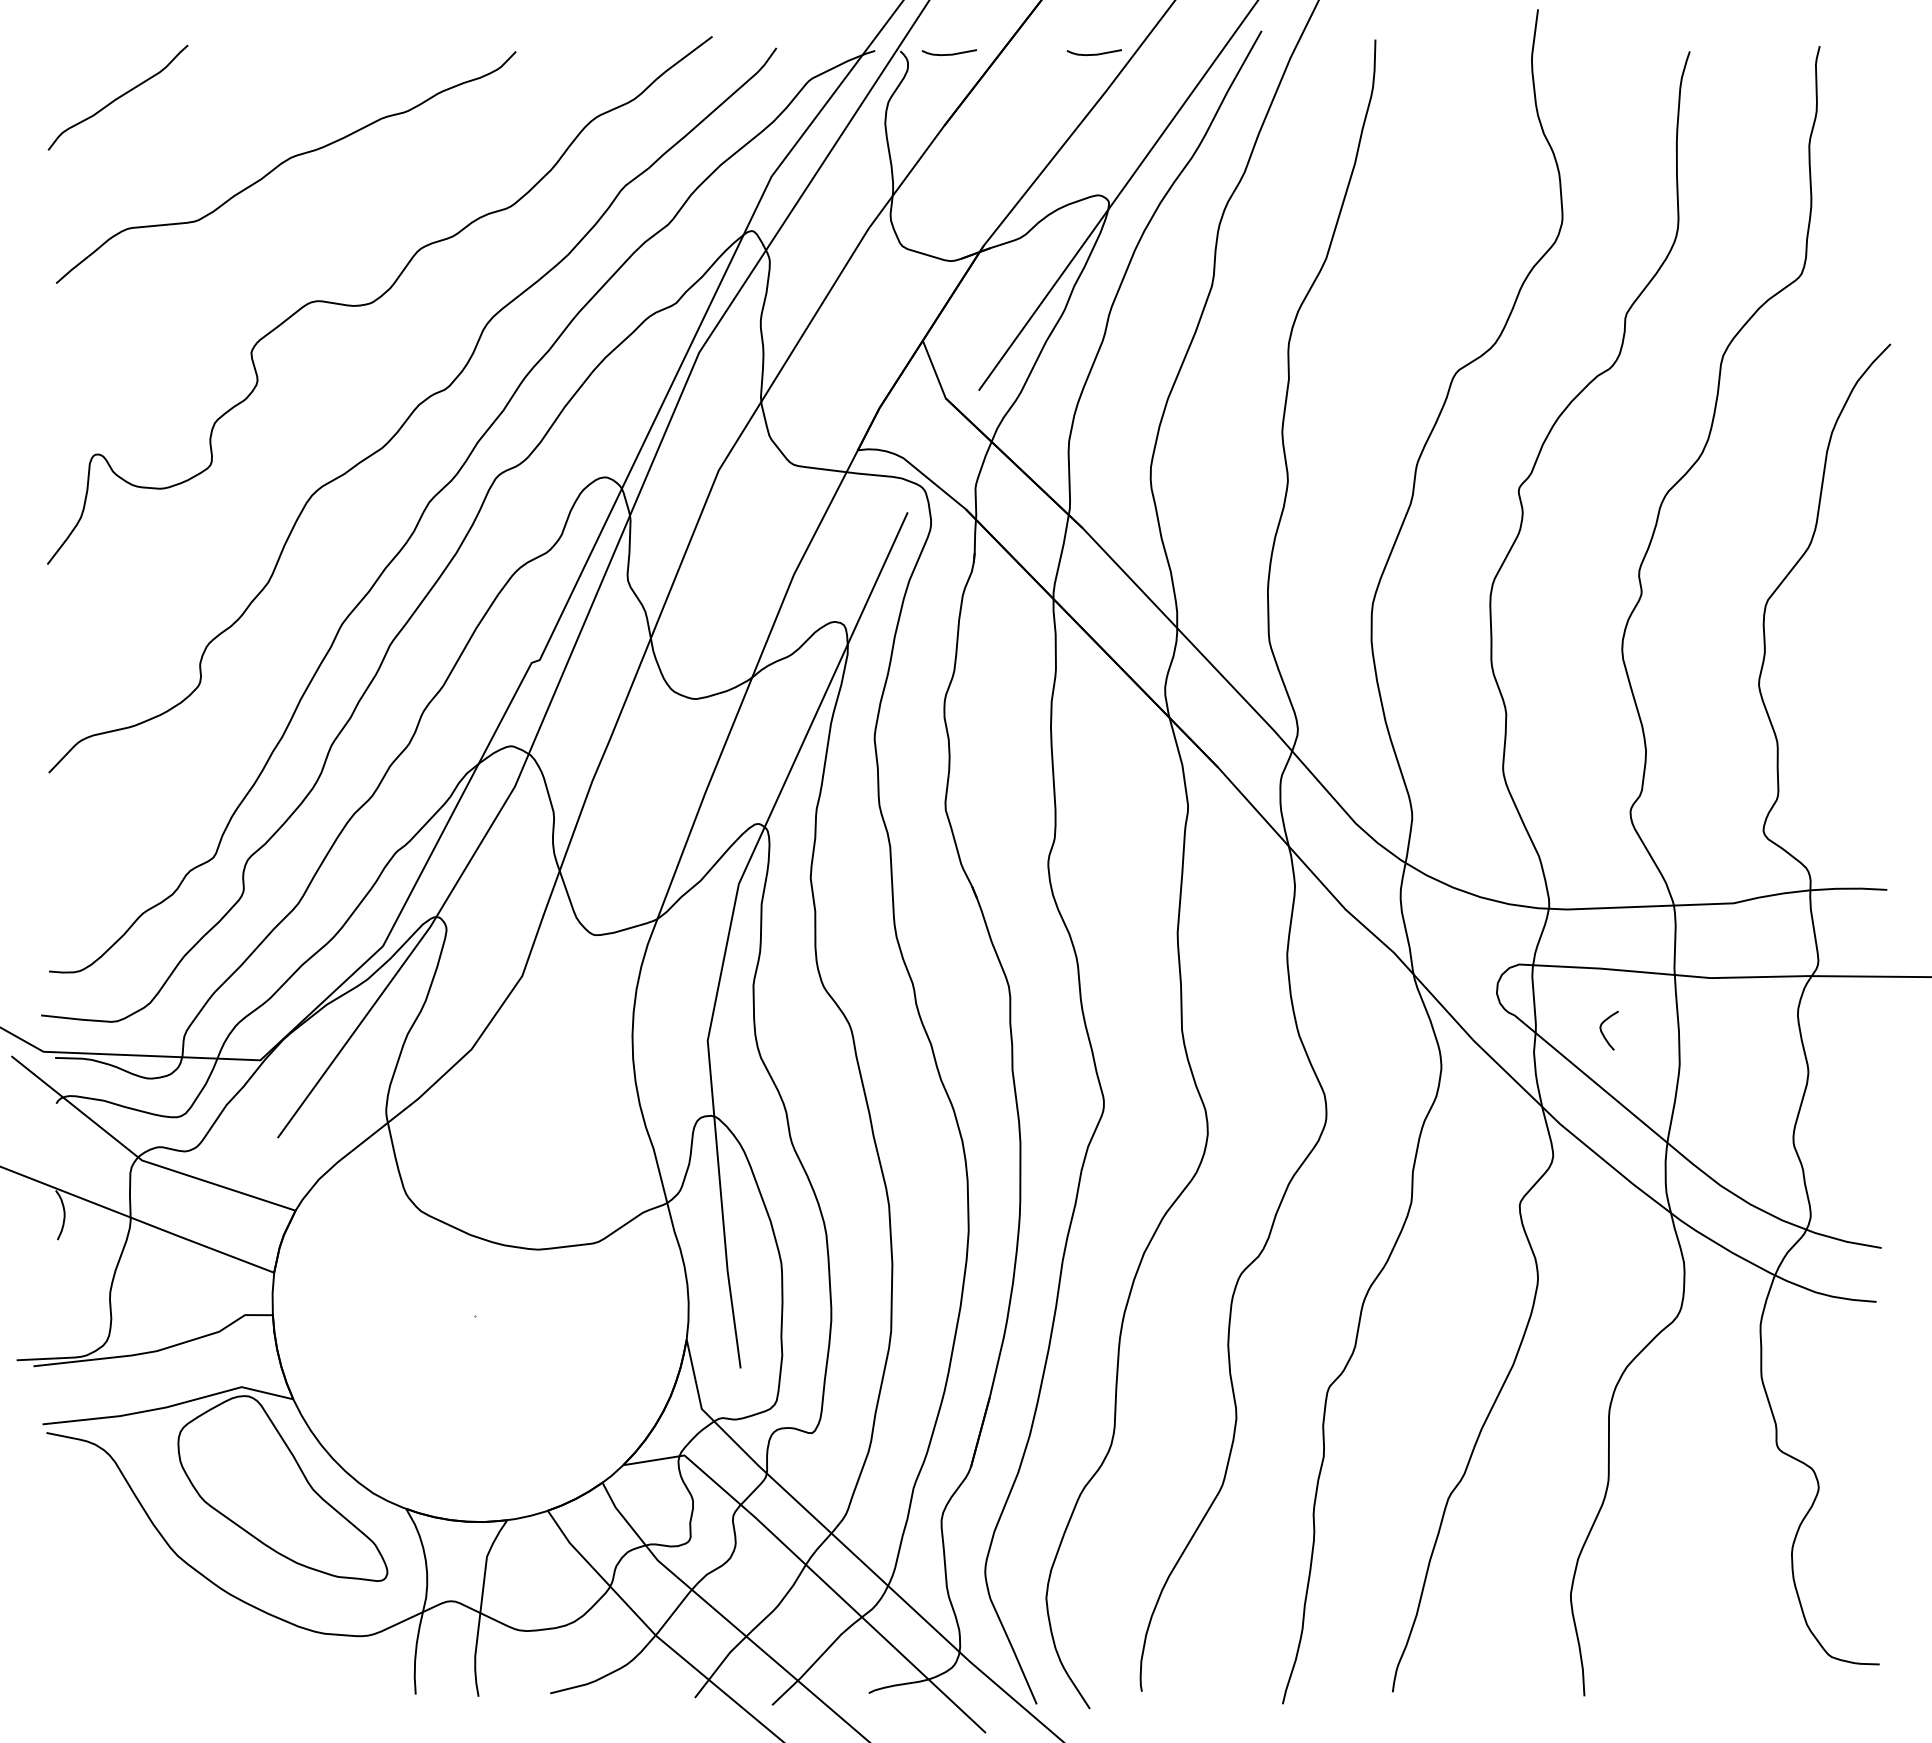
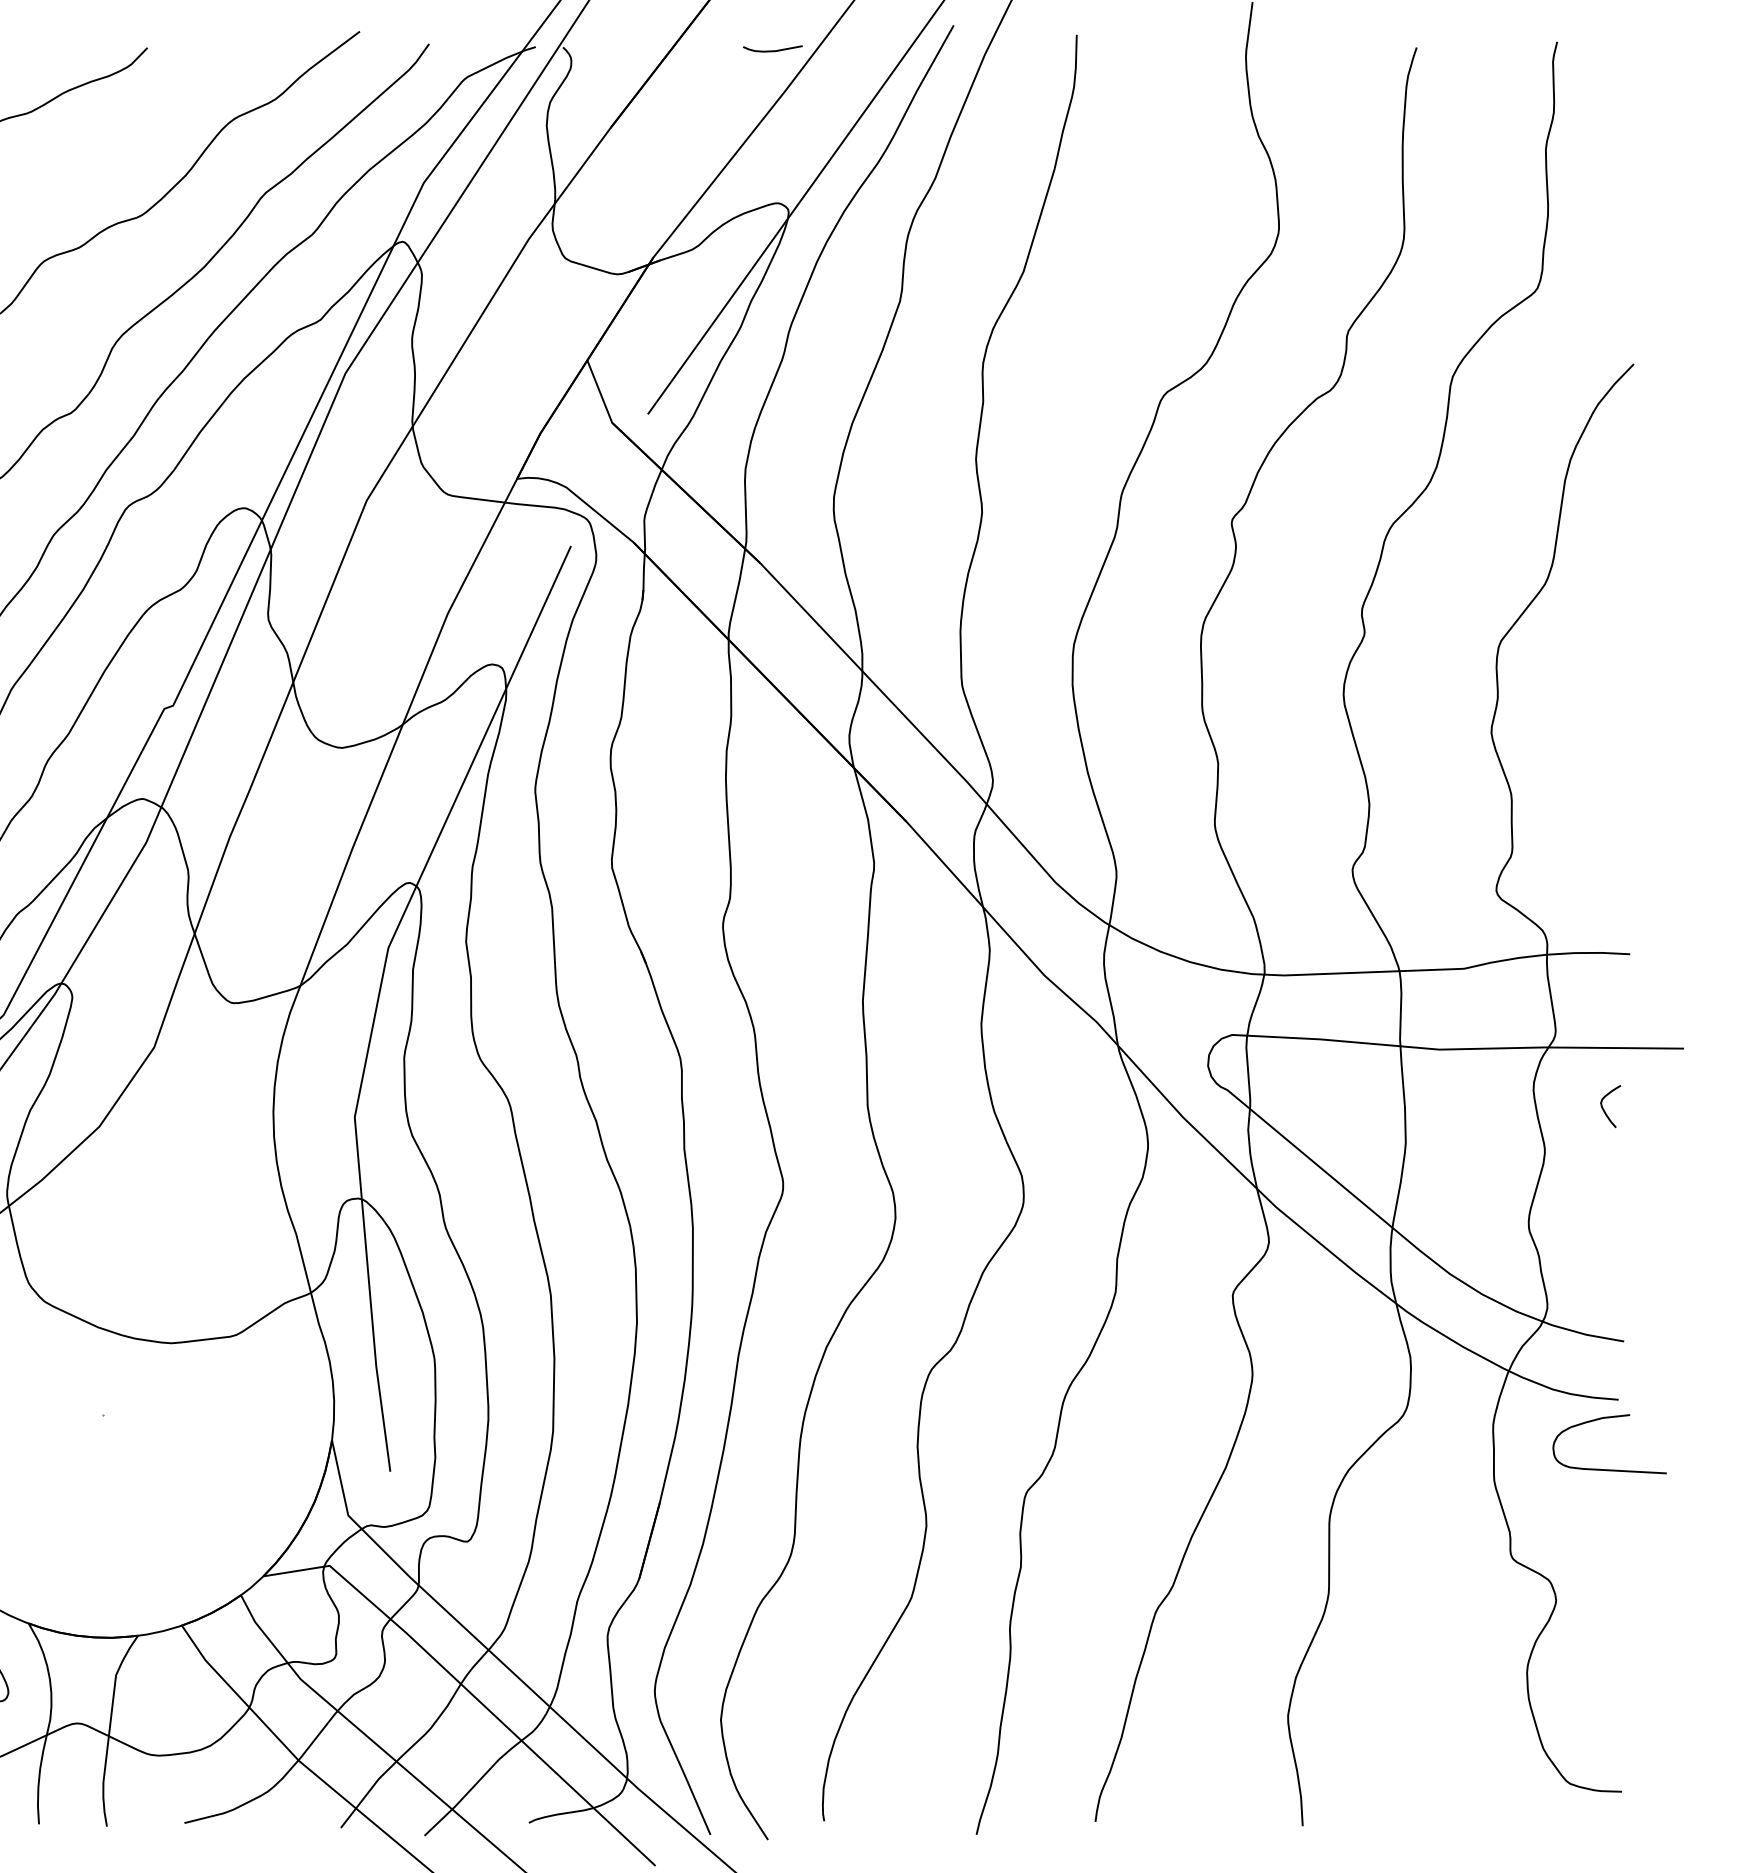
curve: (949, 53) -> (616, 49), removed
curve: (1603, 1033) -> (1604, 1109), moved
curve: (1867, 1319) -> (1608, 1418), added

